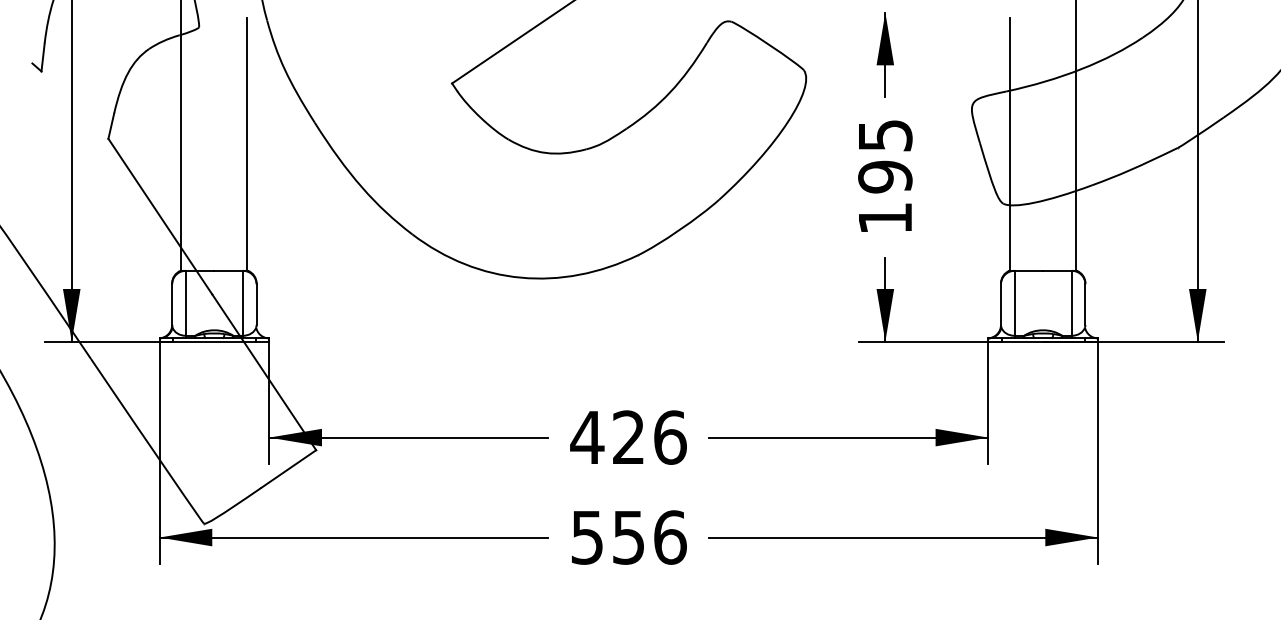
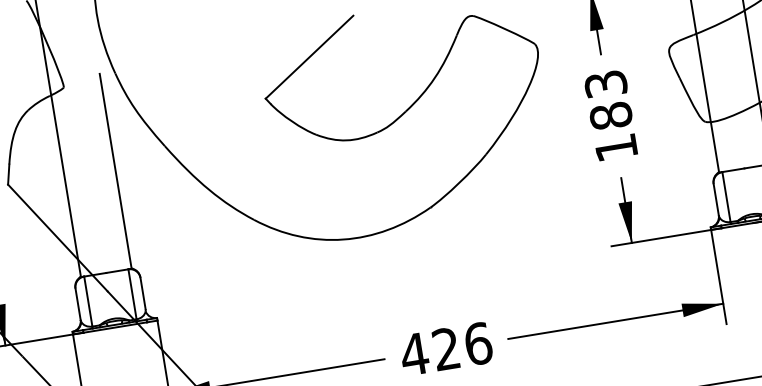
text: (885, 156) -> (608, 100), 195 -> 183

